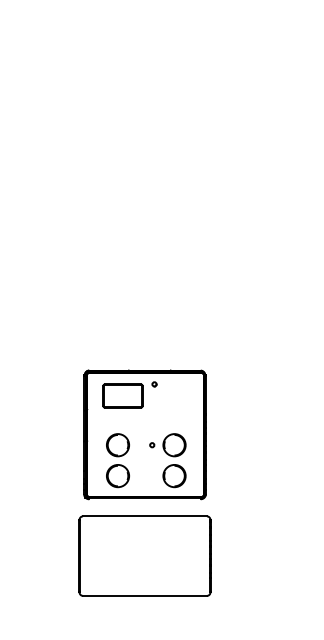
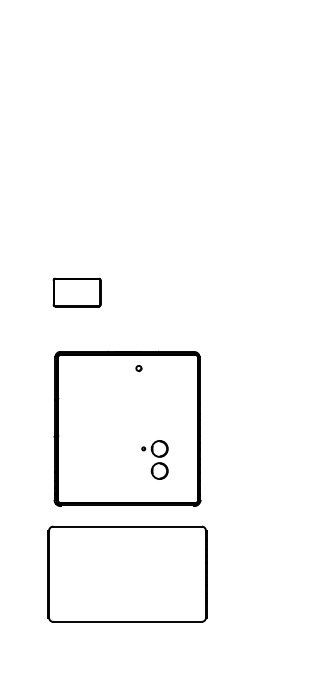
part: (122, 395) -> (76, 291), moved
part: (117, 460) -> (94, 459), removed
part: (167, 460) -> (154, 459), size x0.6

